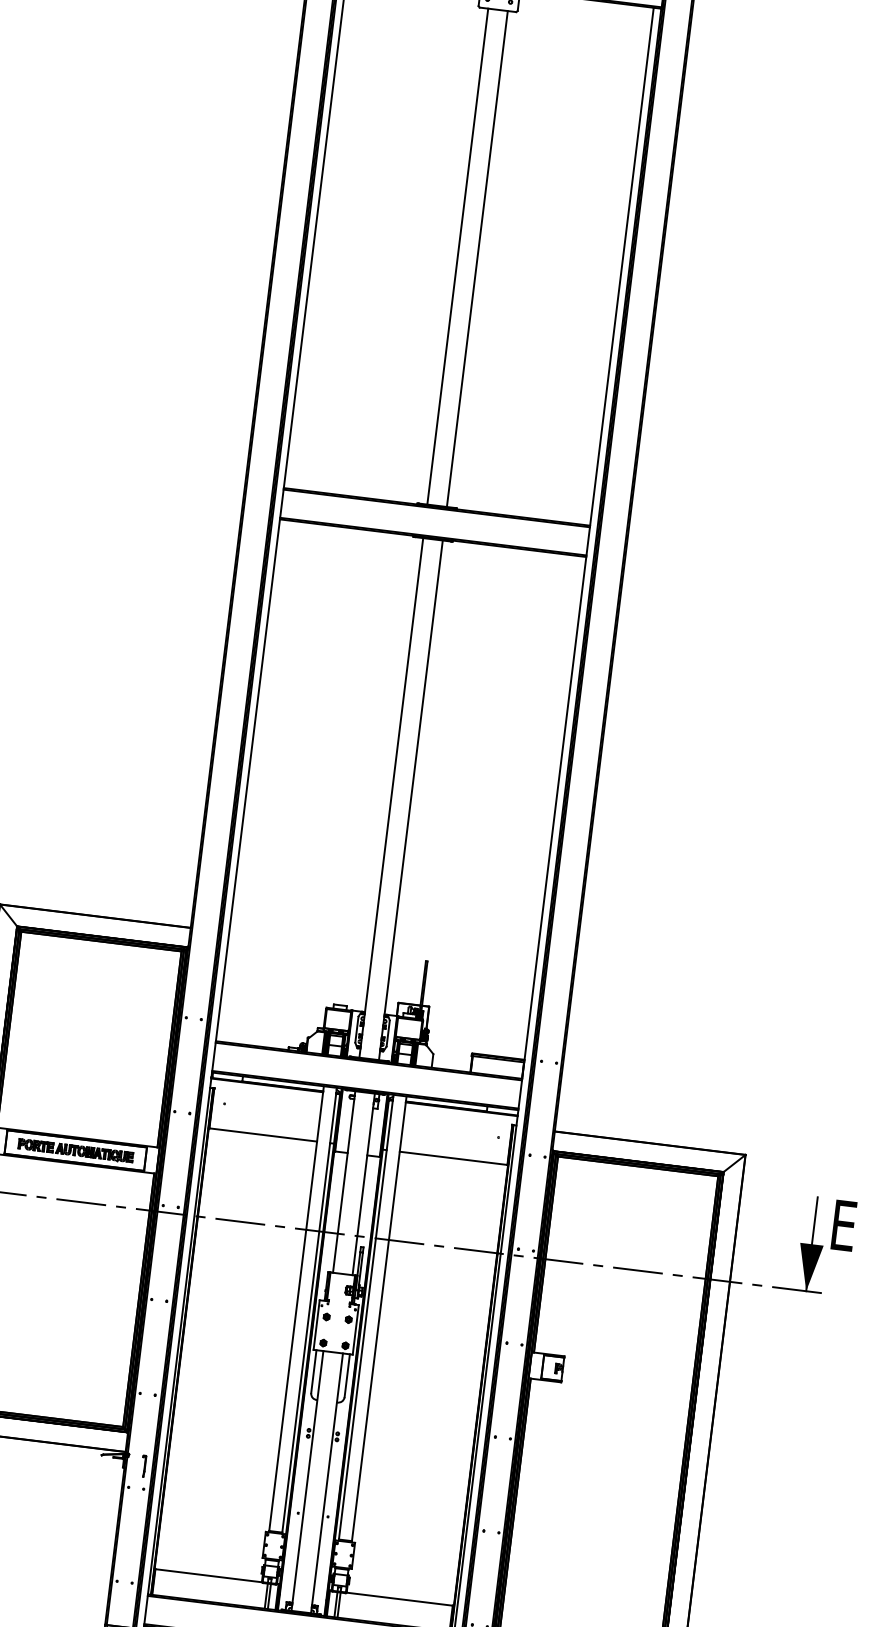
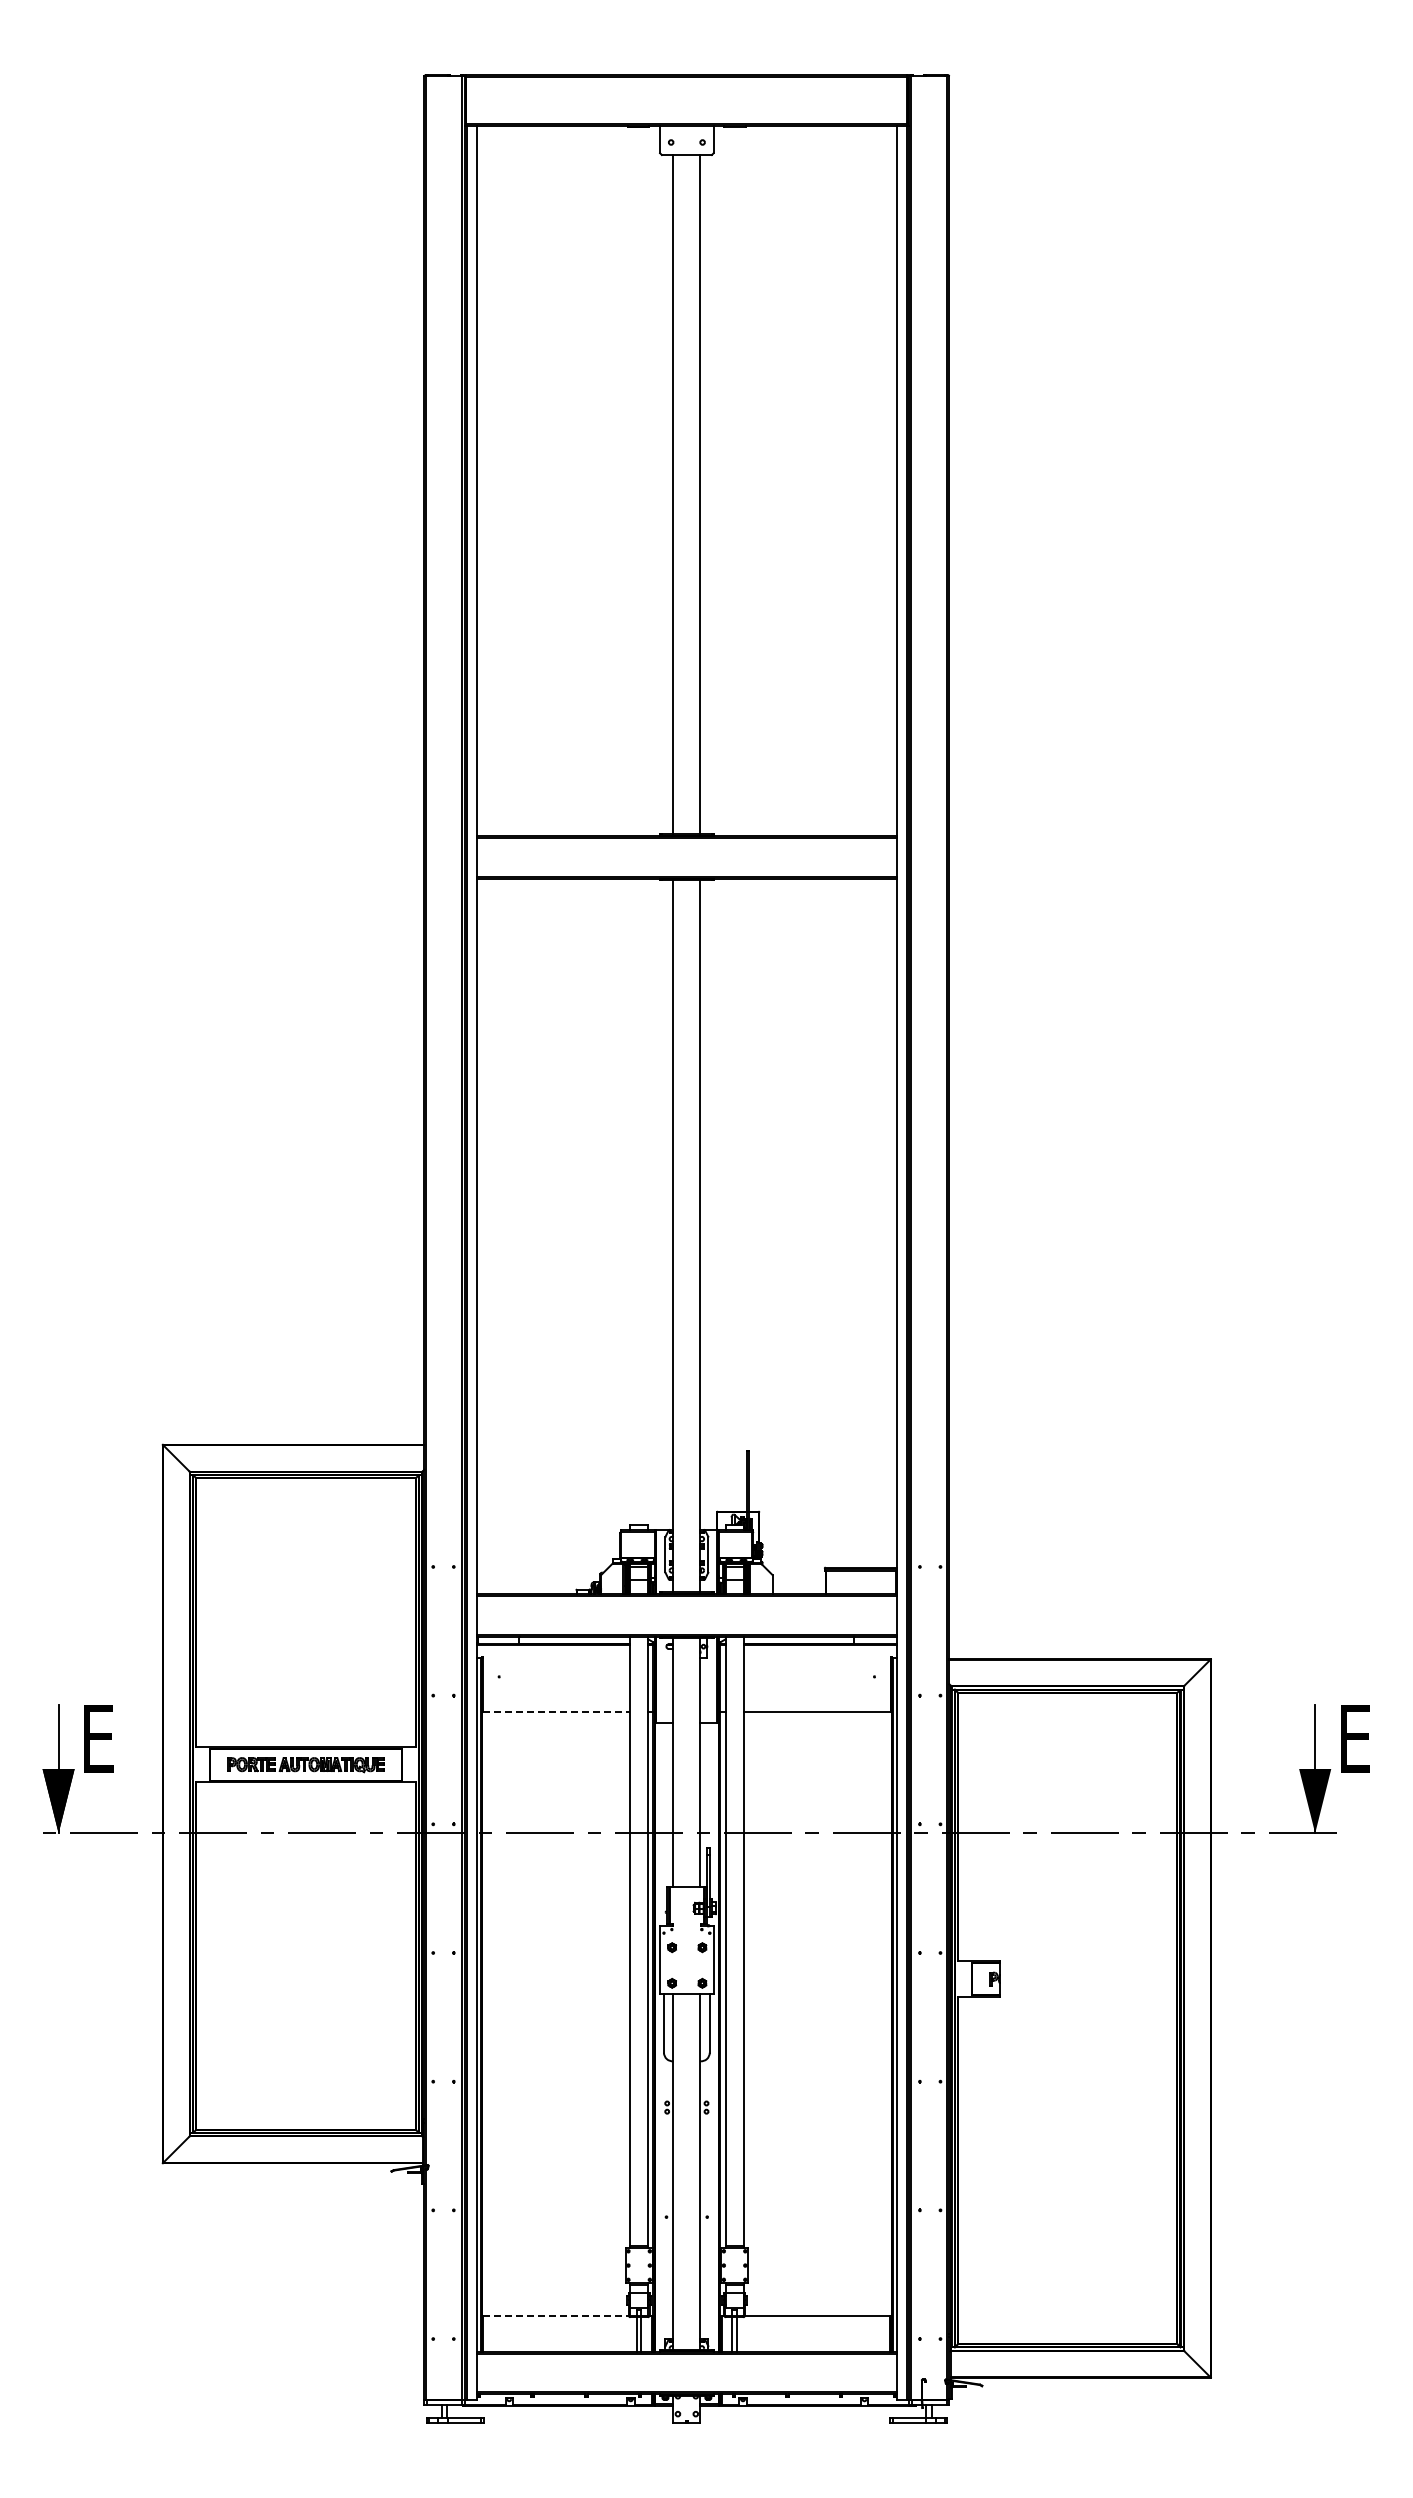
line: (263, 1135) -> (556, 1712), solid -> dashed
part: (143, 1466) -> (449, 2179), removed
line: (209, 1575) -> (556, 2316), solid -> dashed

